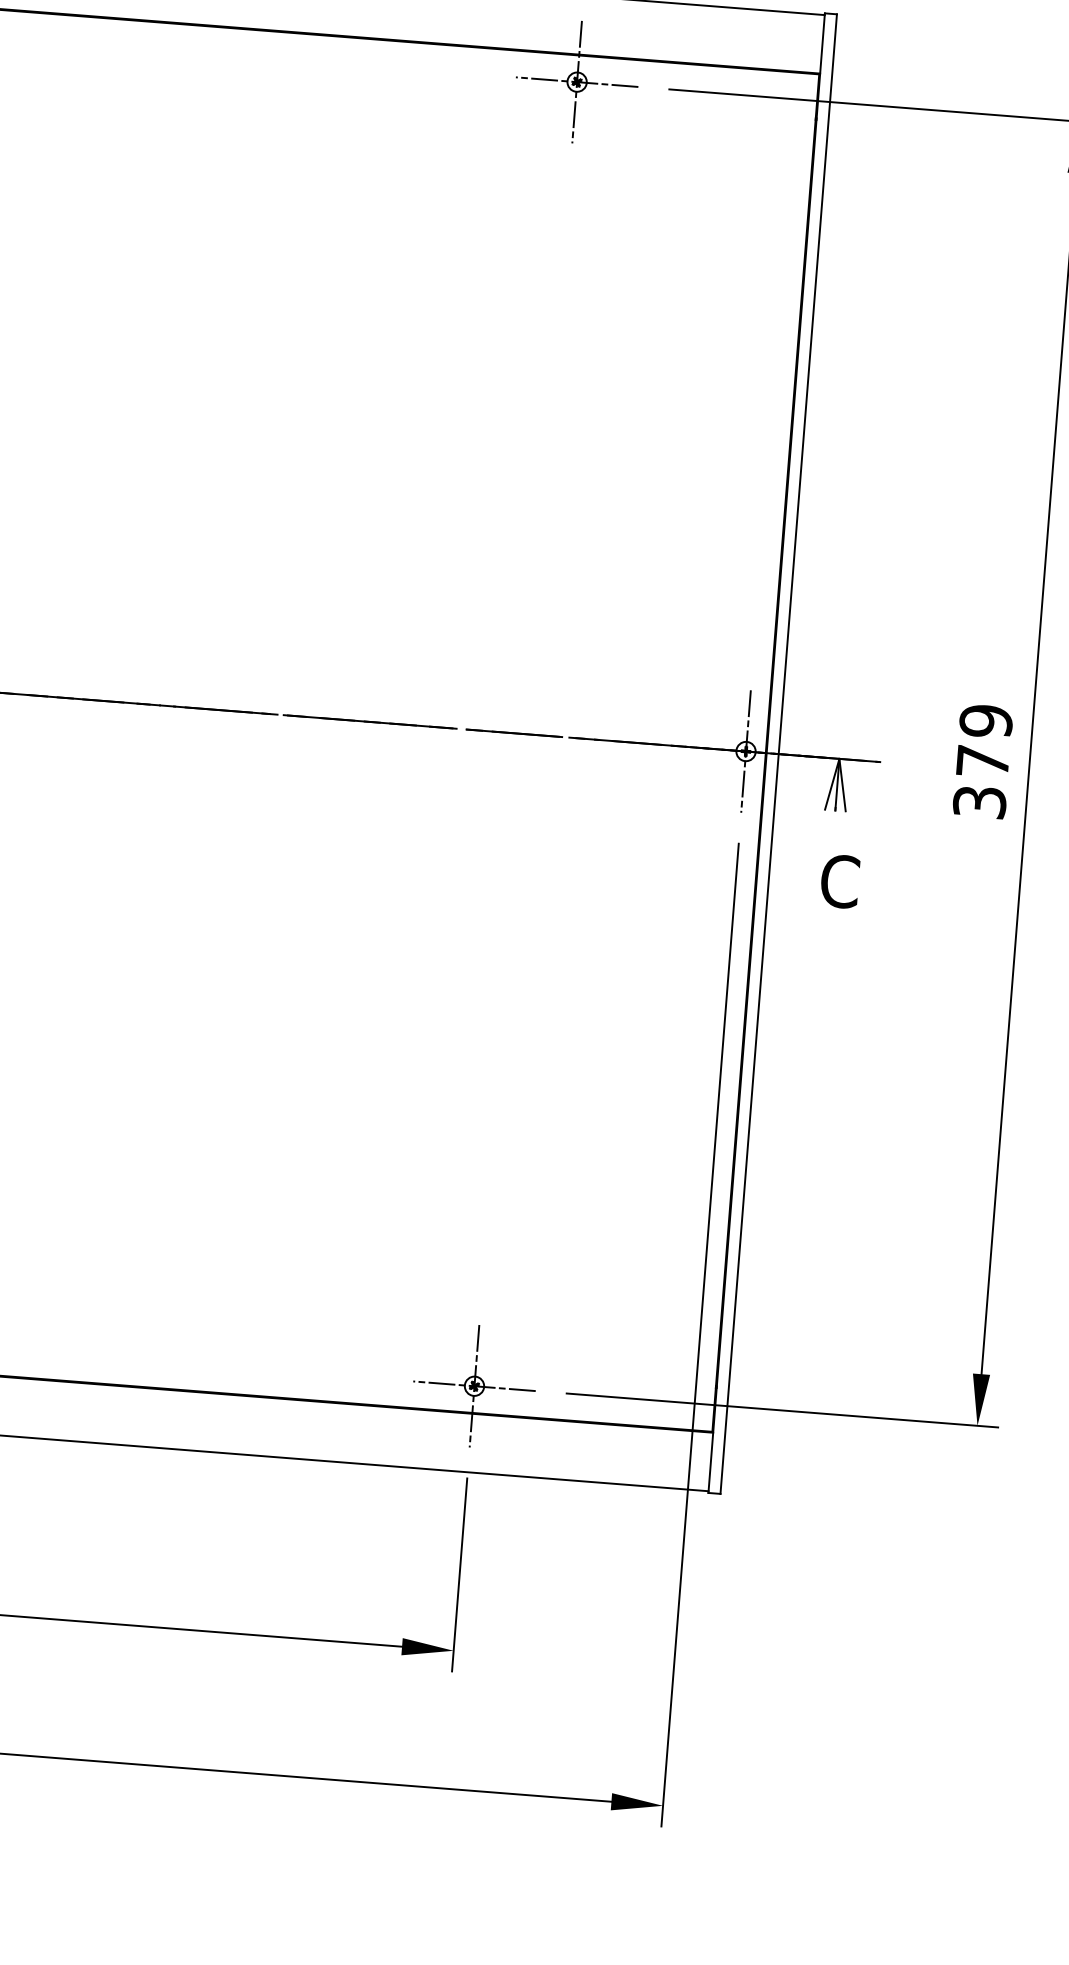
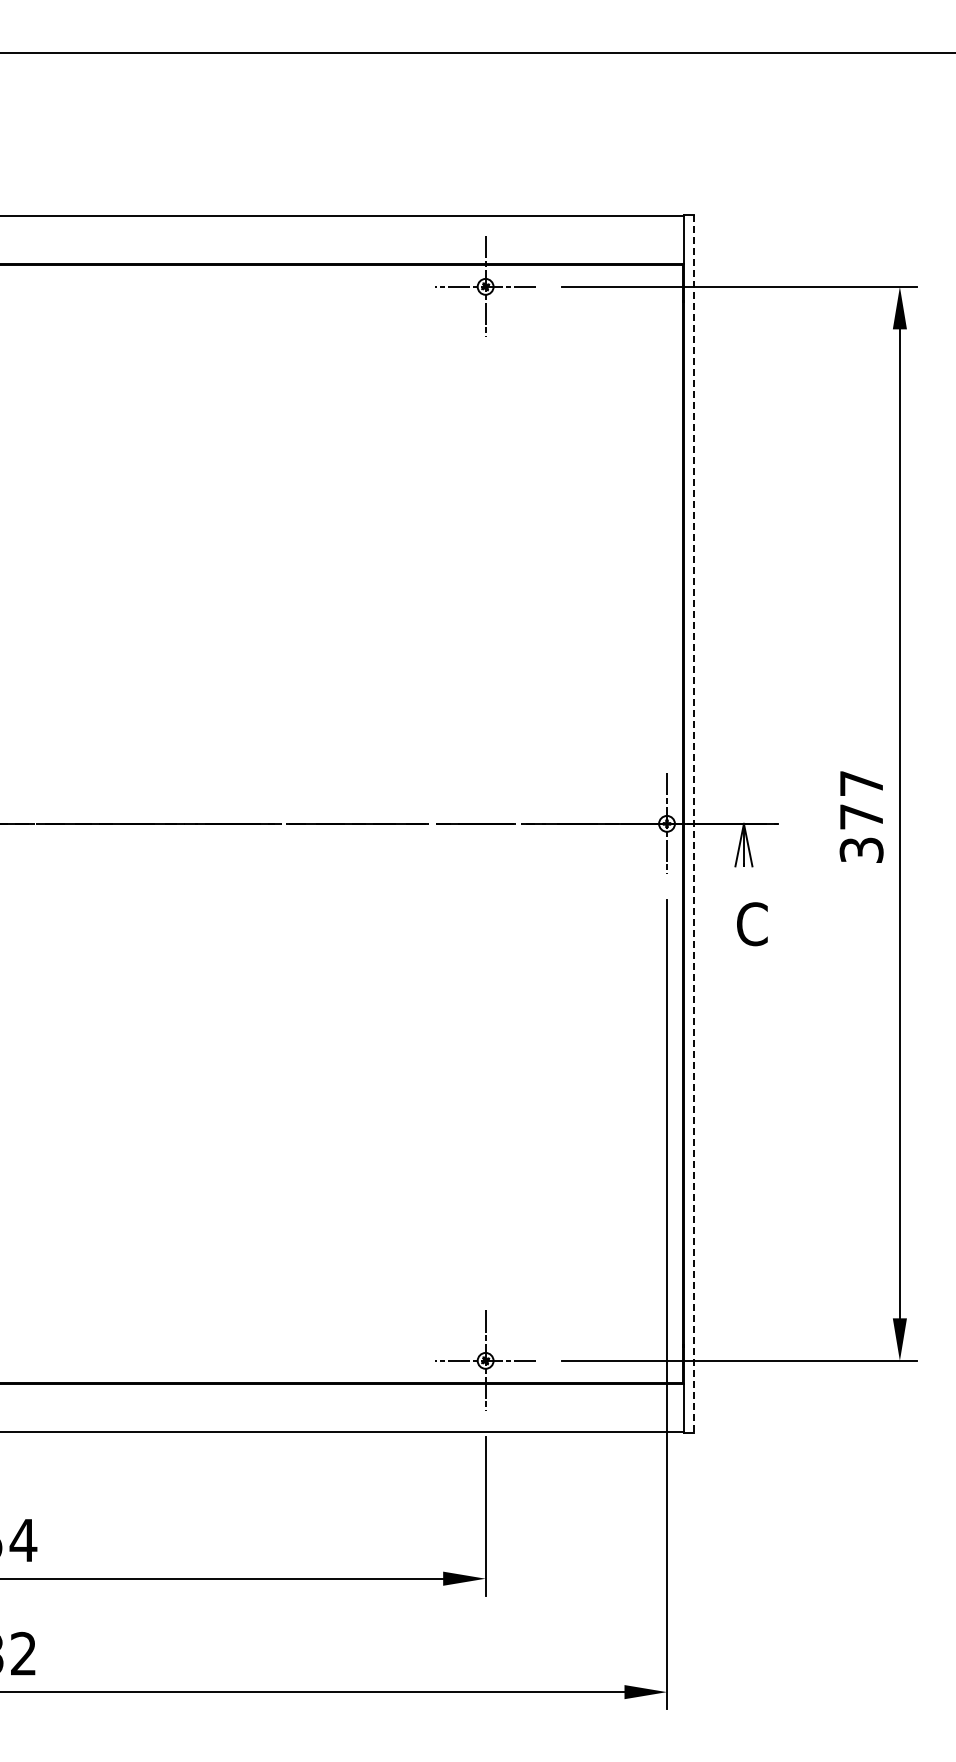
text: (986, 721) -> (861, 783), 379 -> 377
line: (778, 754) -> (693, 824), solid -> dashed

